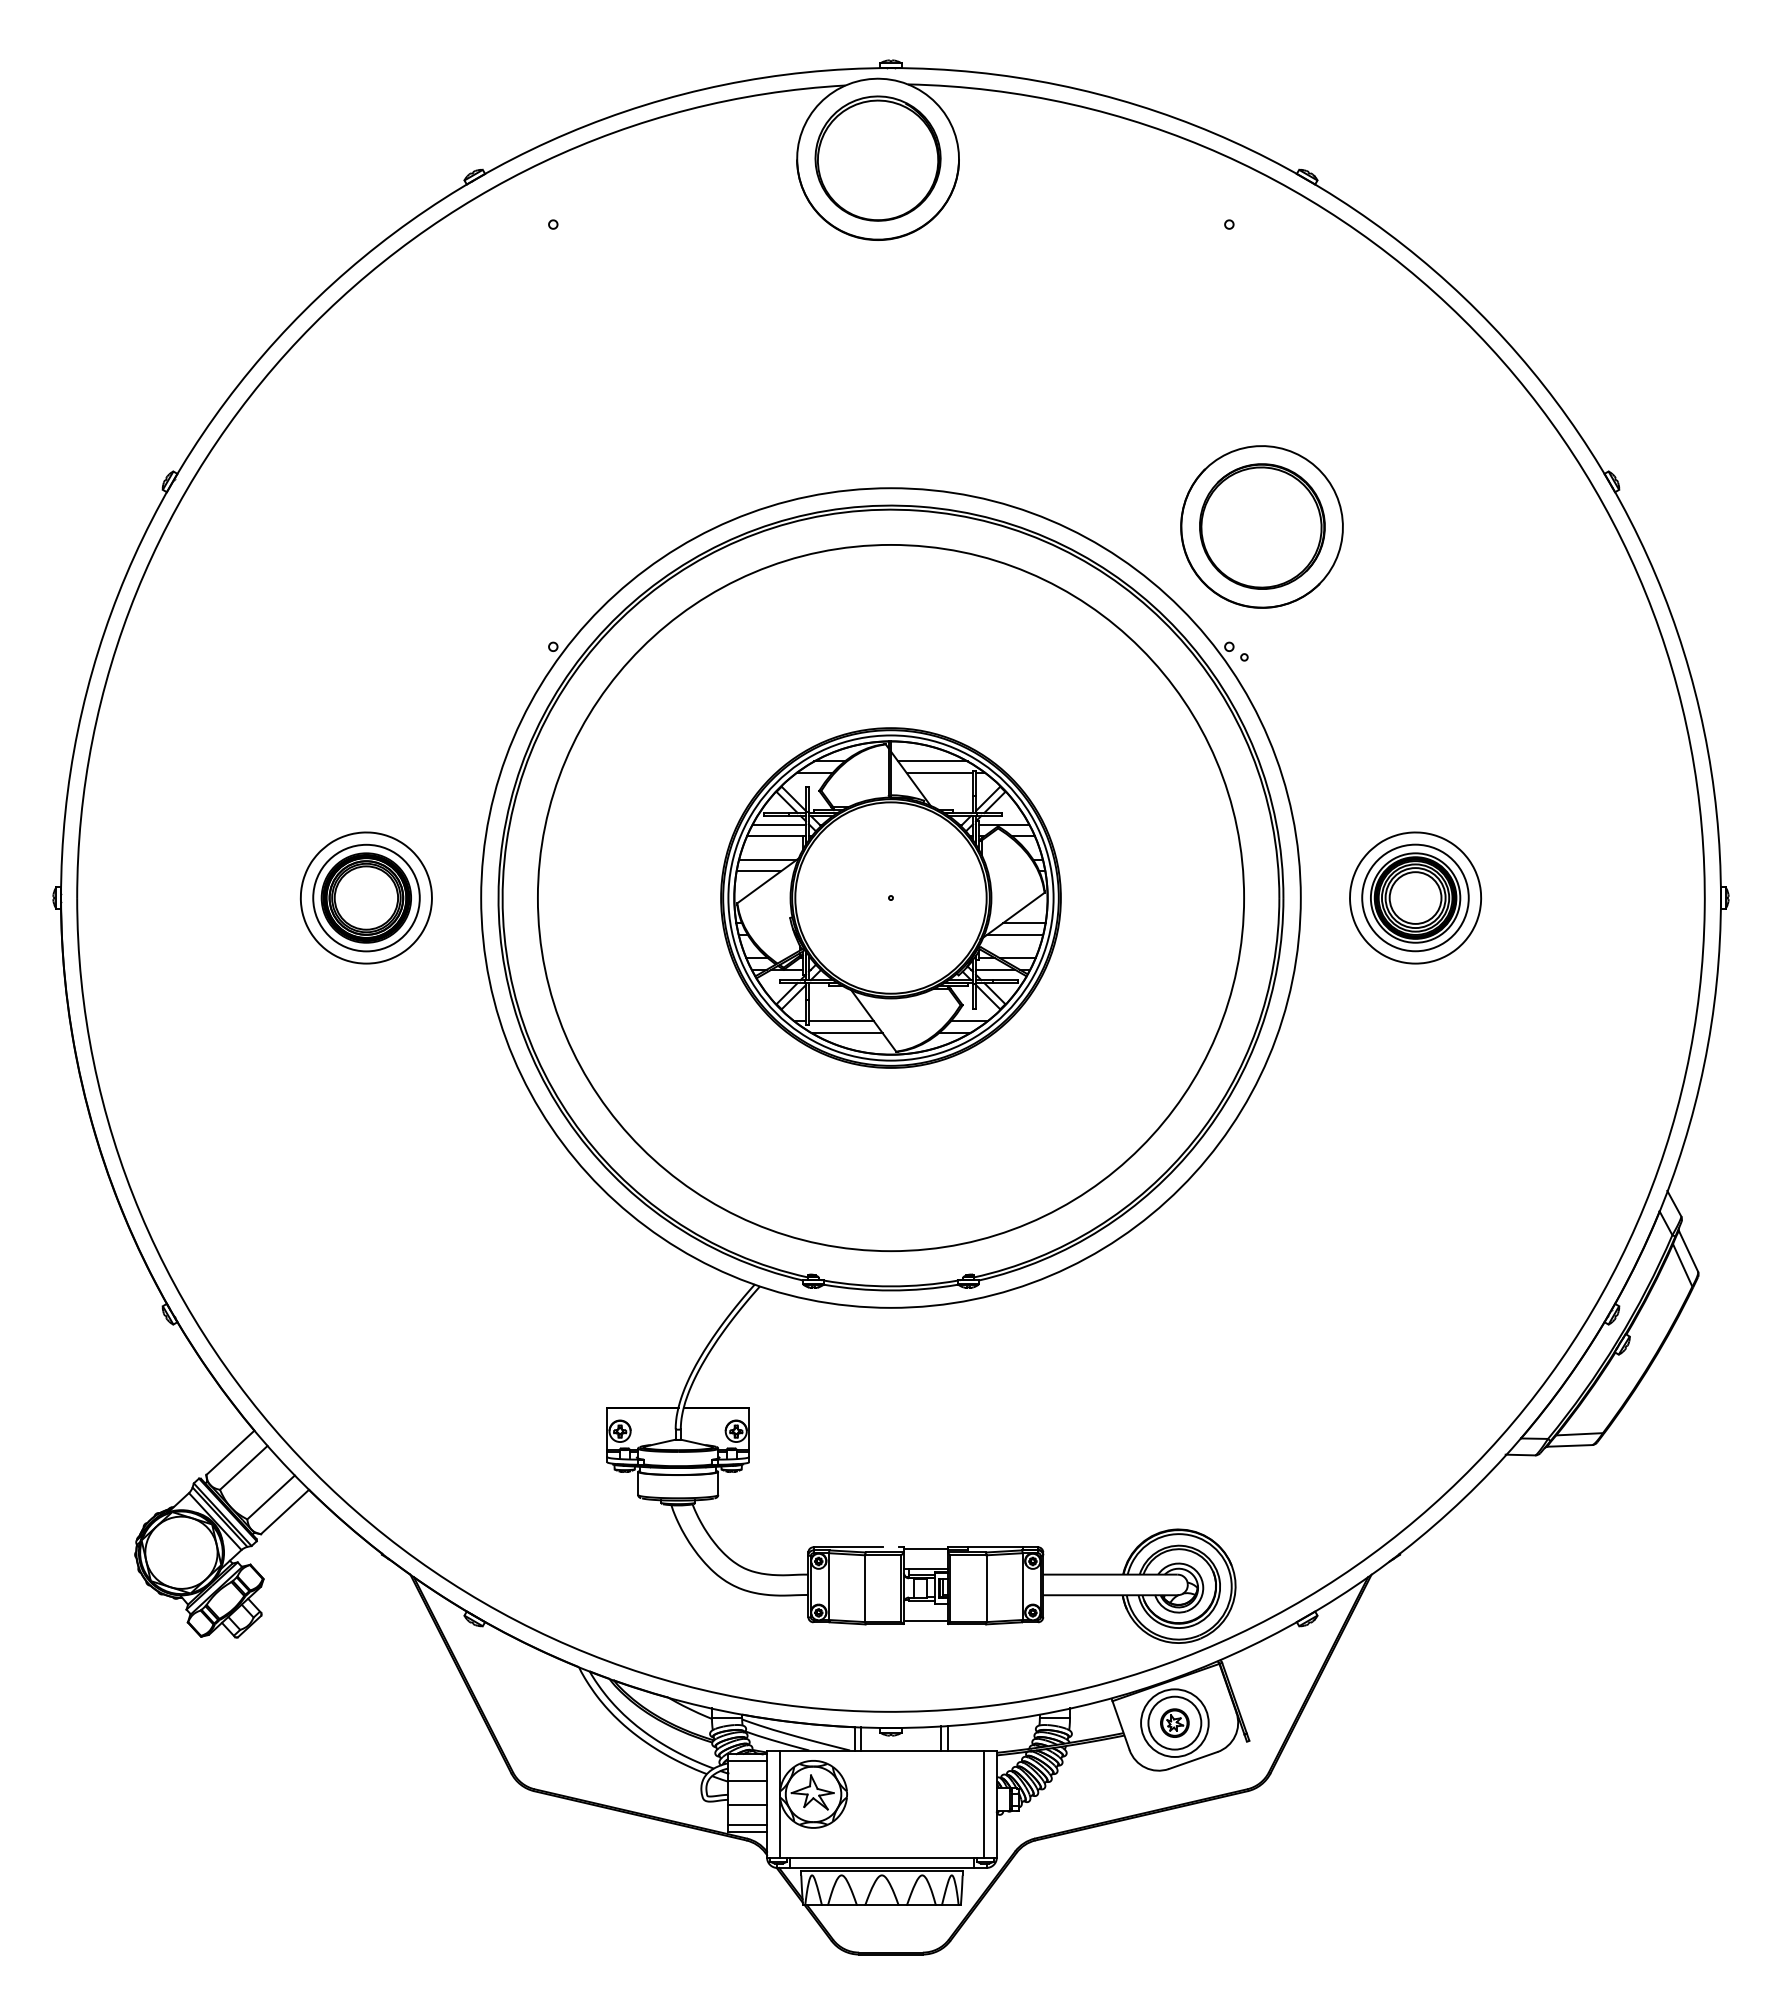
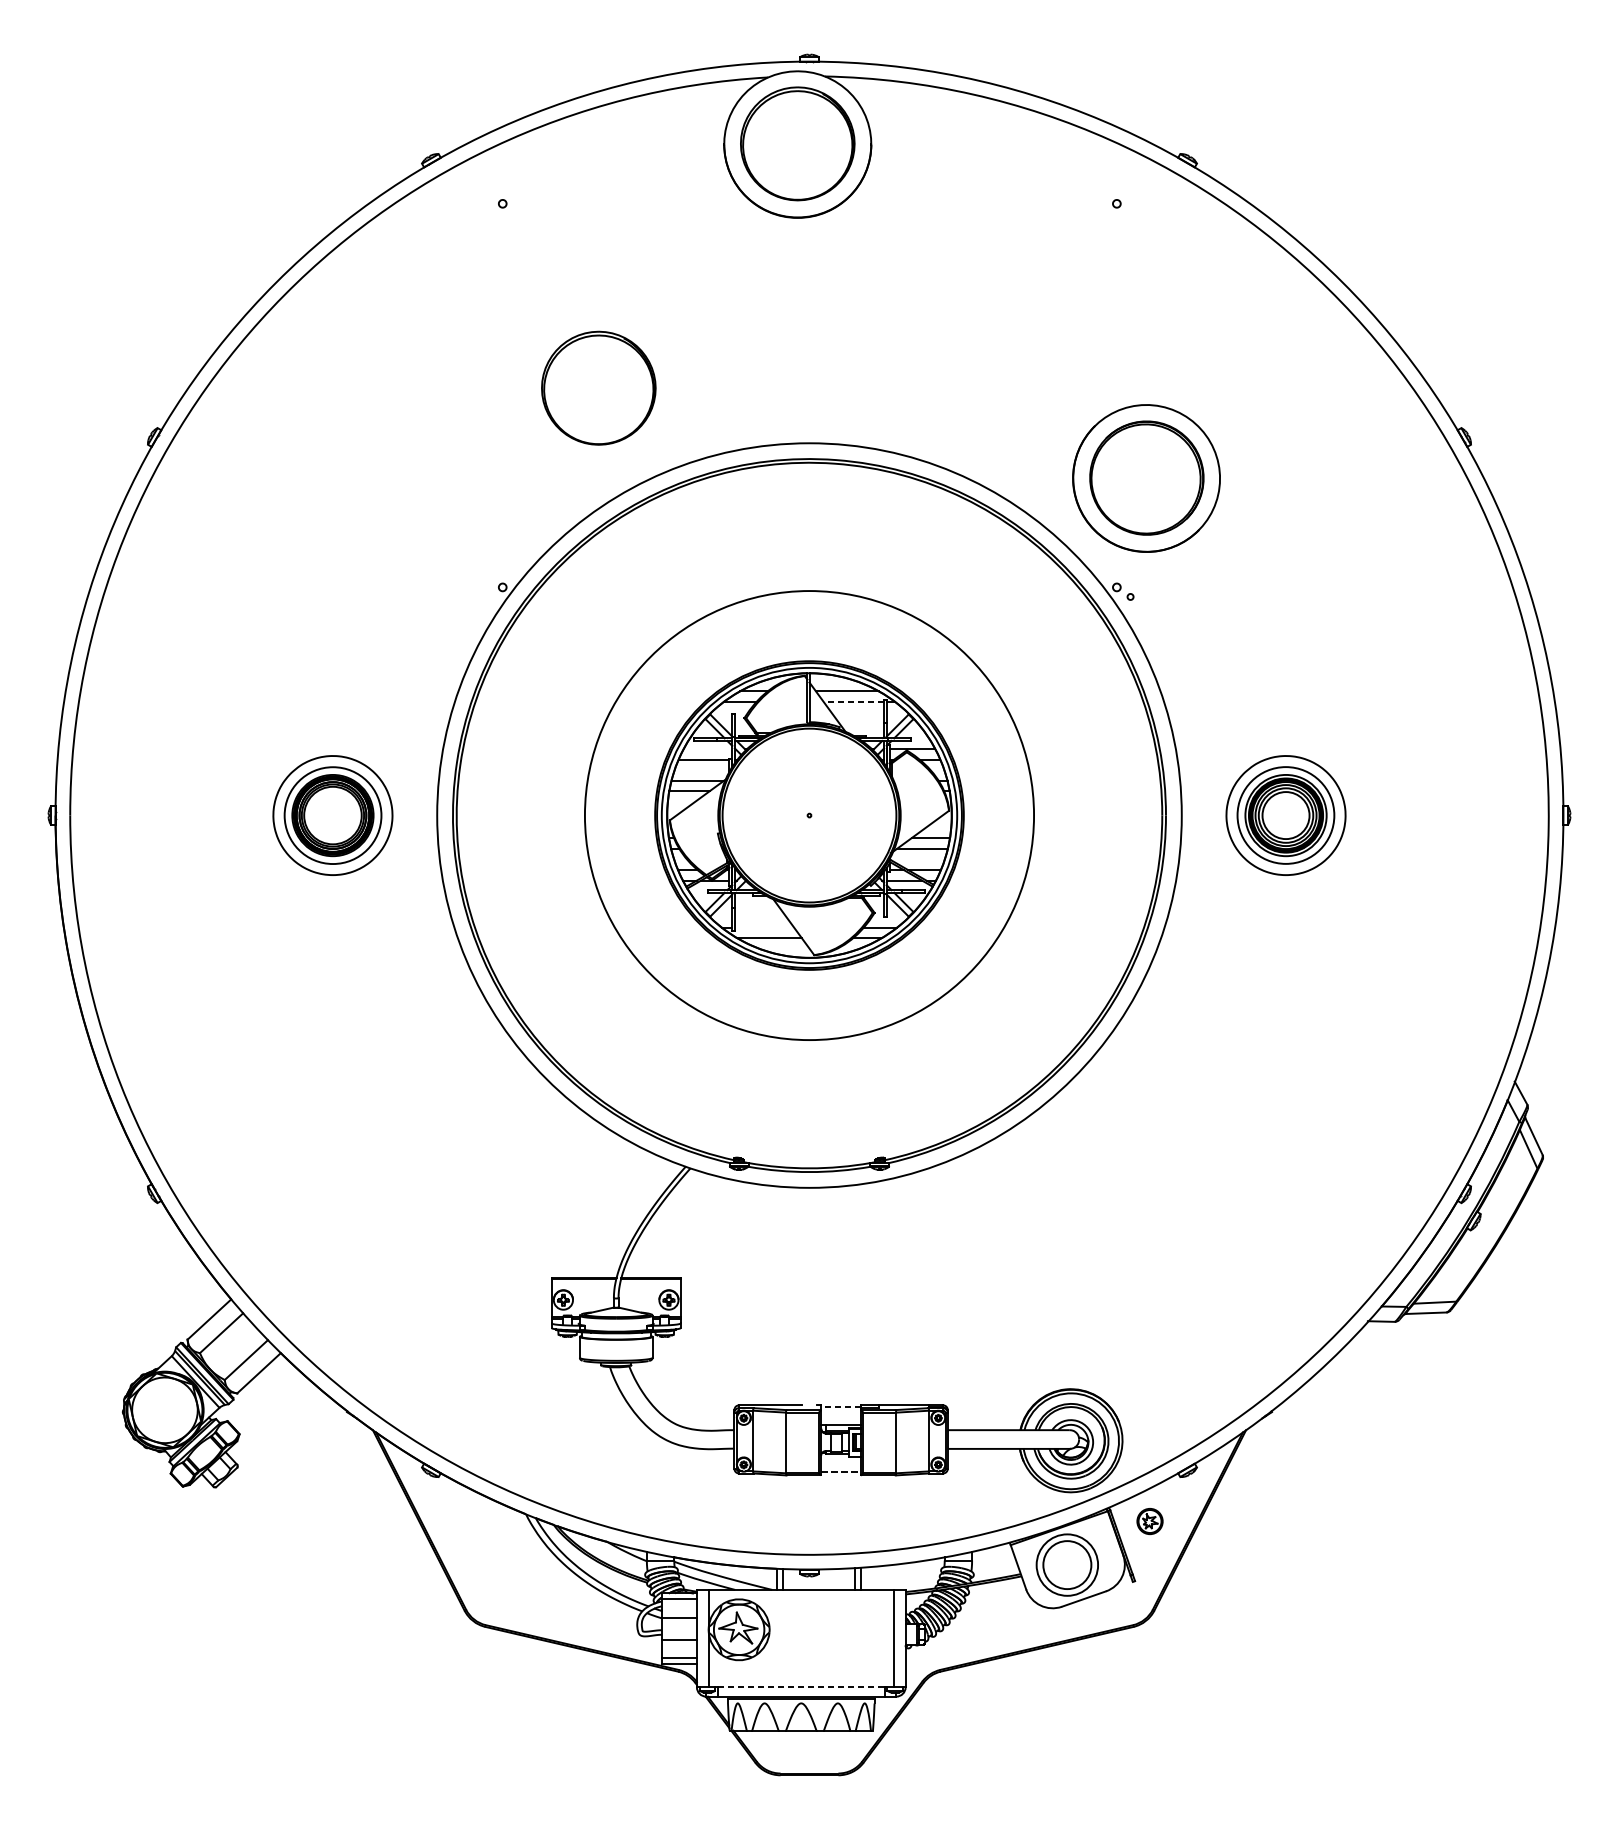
part: (658, 427) -> (598, 388), added
line: (939, 773) -> (853, 702), solid -> dashed
line: (778, 824) -> (707, 748), removed
circle: (890, 897) -> (809, 815), size x0.7
line: (841, 1021) -> (764, 927), removed
line: (925, 1548) -> (840, 1406), solid -> dashed
line: (925, 1620) -> (840, 1471), solid -> dashed
part: (1174, 1722) -> (1149, 1520), moved
line: (881, 1857) -> (800, 1687), solid -> dashed

